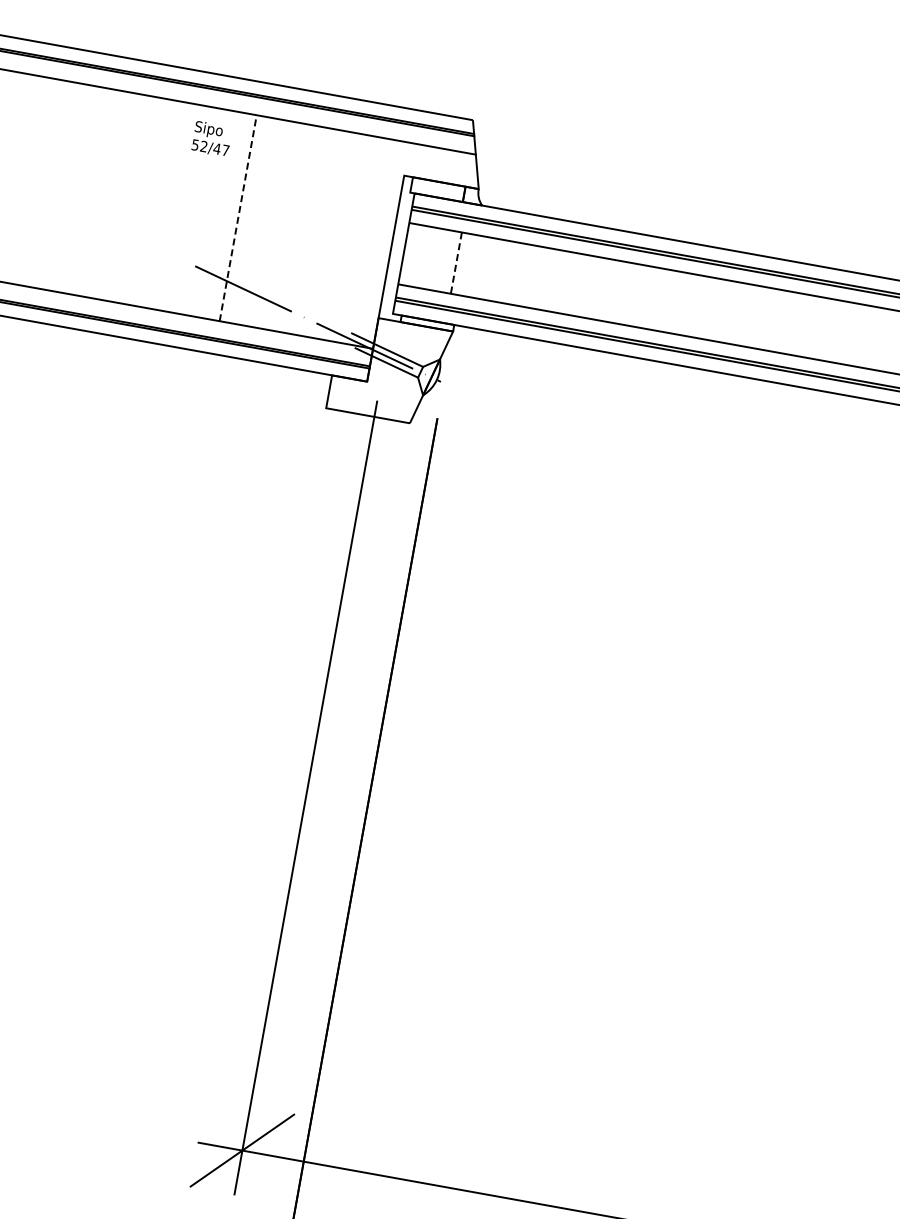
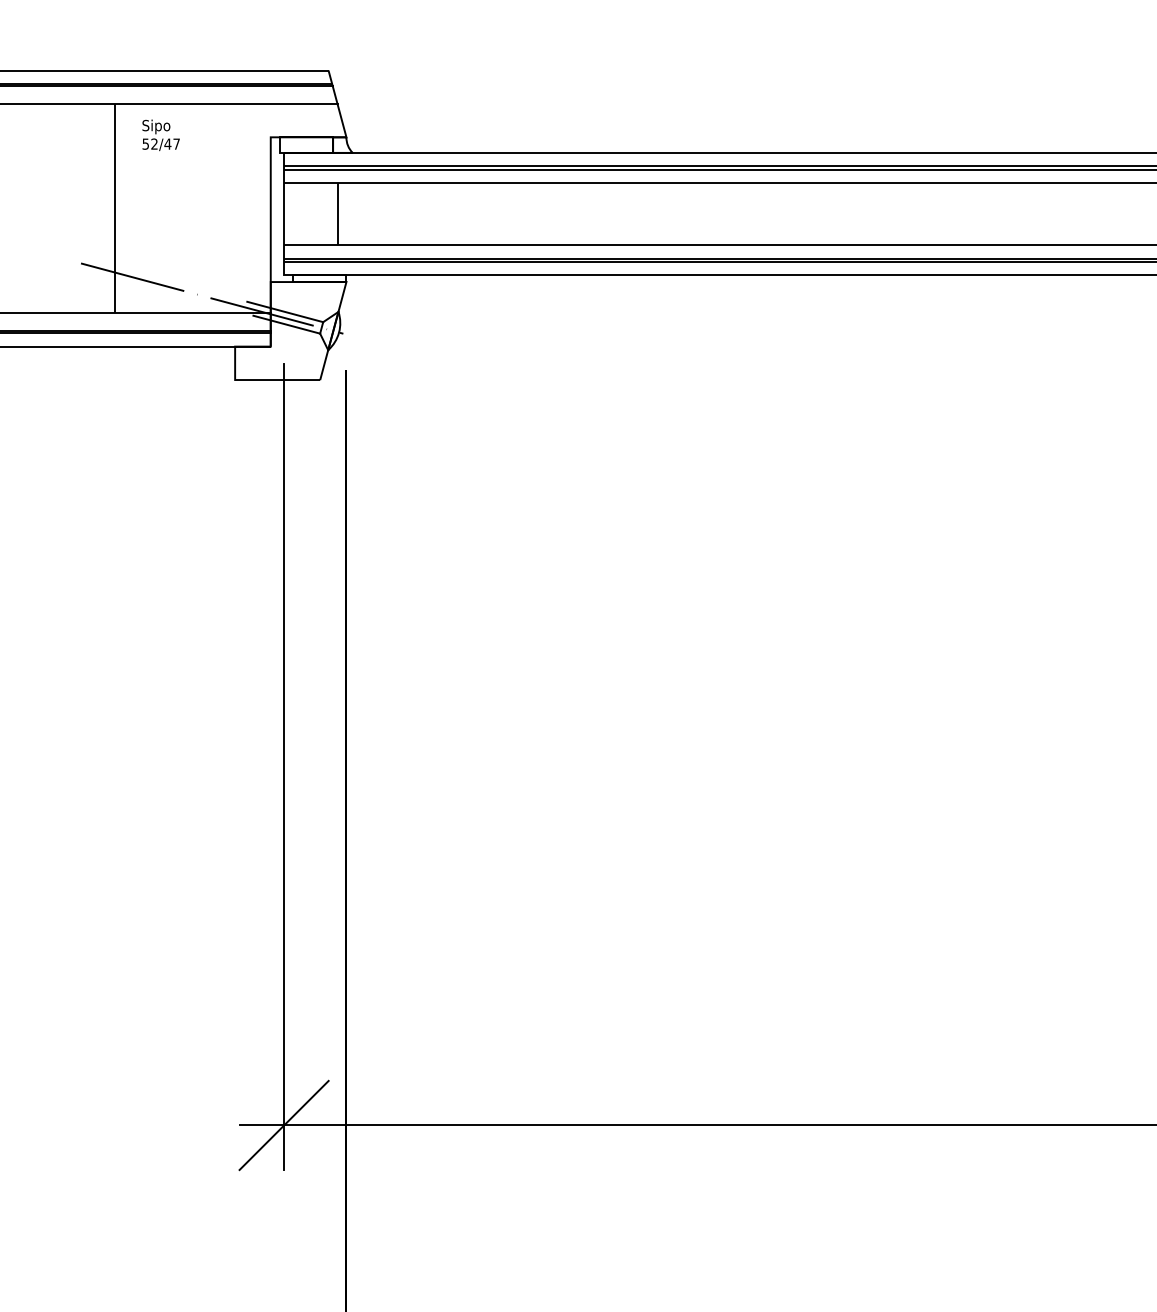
text: (211, 139) -> (160, 135), moved
line: (237, 218) -> (114, 208), dashed -> solid
line: (456, 263) -> (337, 214), dashed -> solid

